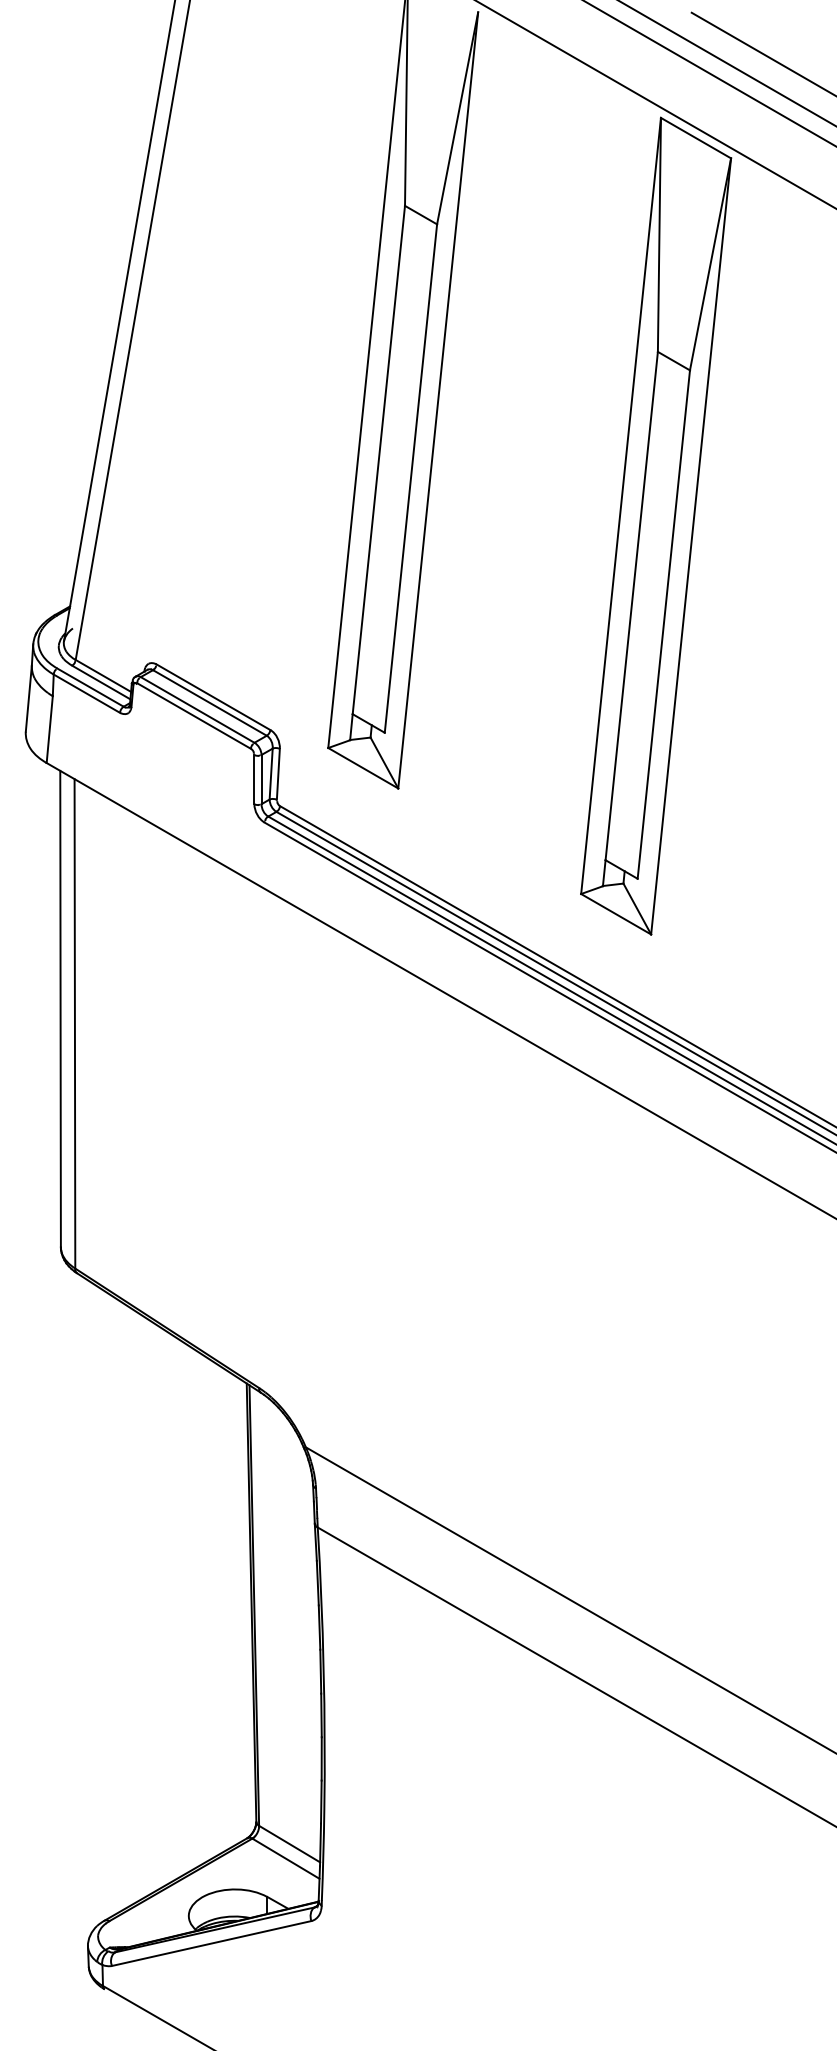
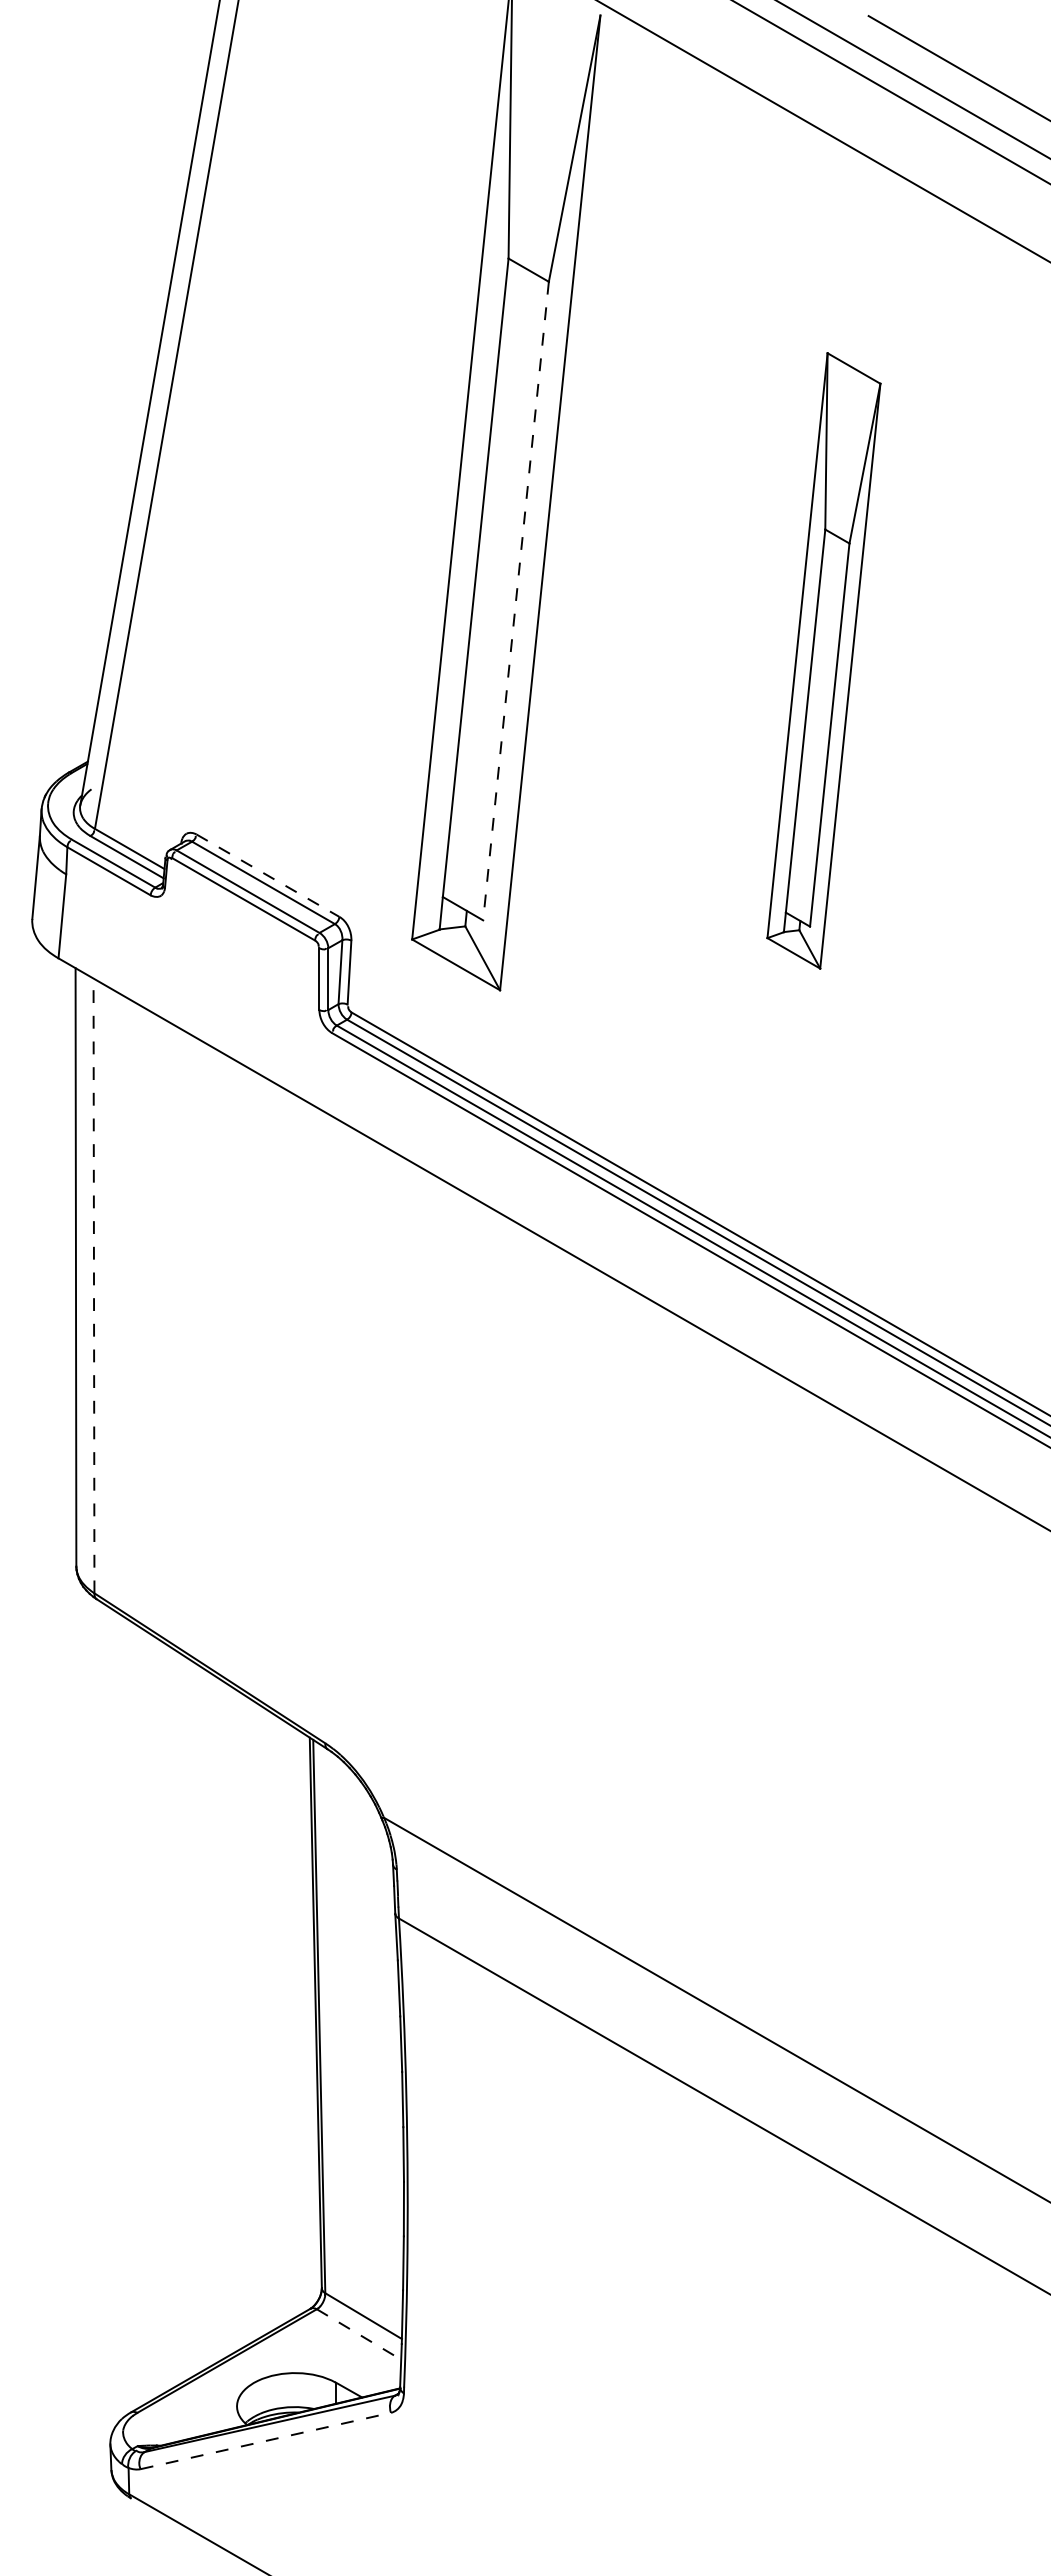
line: (411, 478) -> (516, 601), solid -> dashed
part: (655, 525) -> (823, 660), size x0.6
line: (213, 697) -> (268, 875), solid -> dashed
line: (75, 1023) -> (94, 1285), solid -> dashed
line: (286, 1858) -> (359, 2334), solid -> dashed
line: (212, 1943) -> (266, 2440), solid -> dashed

